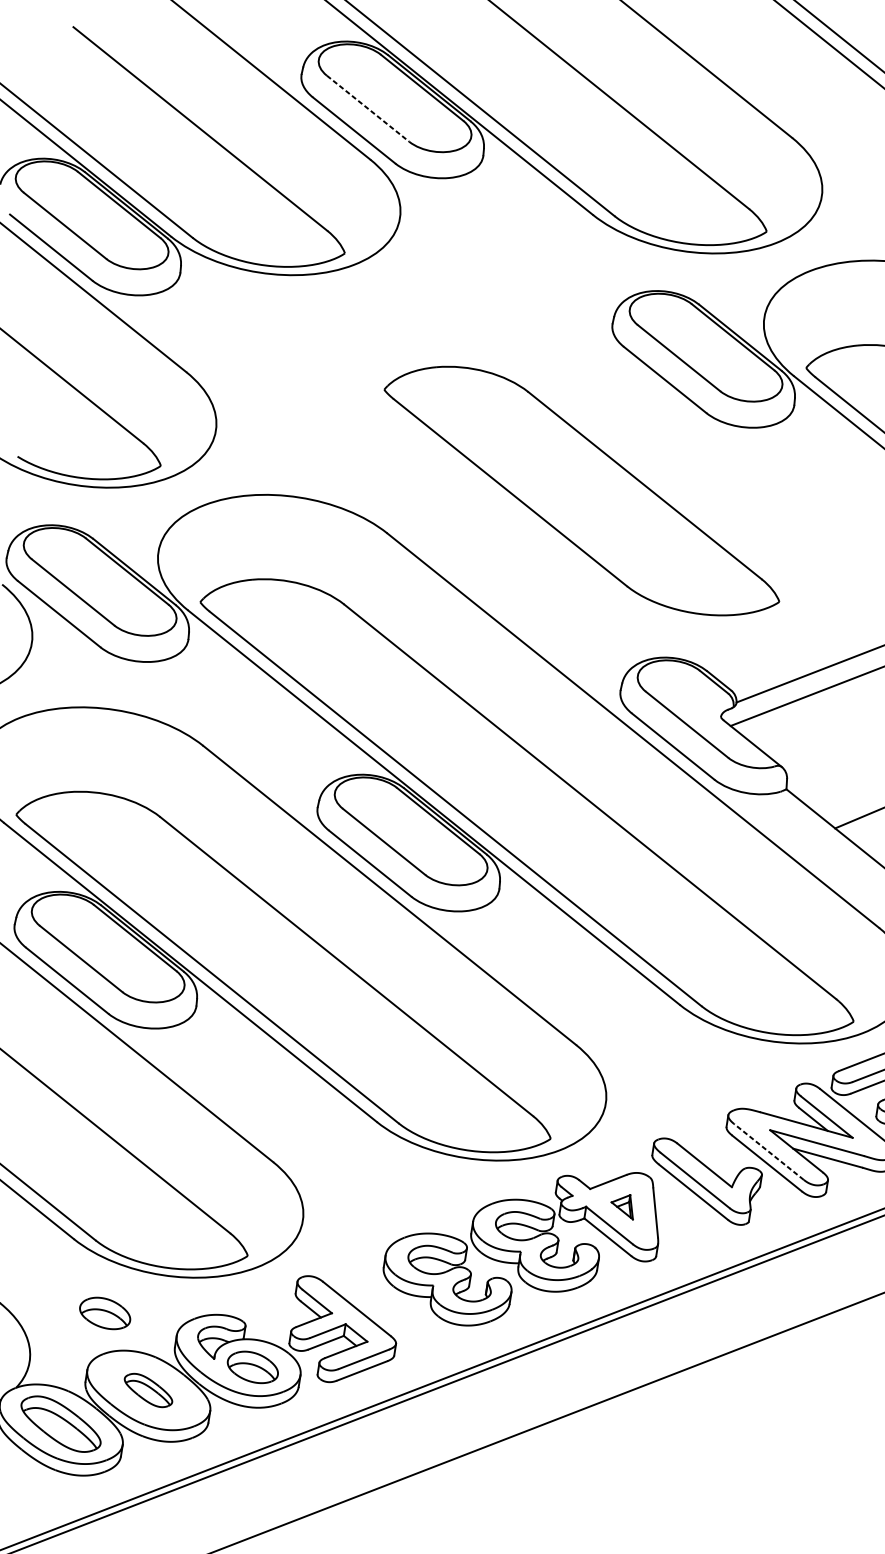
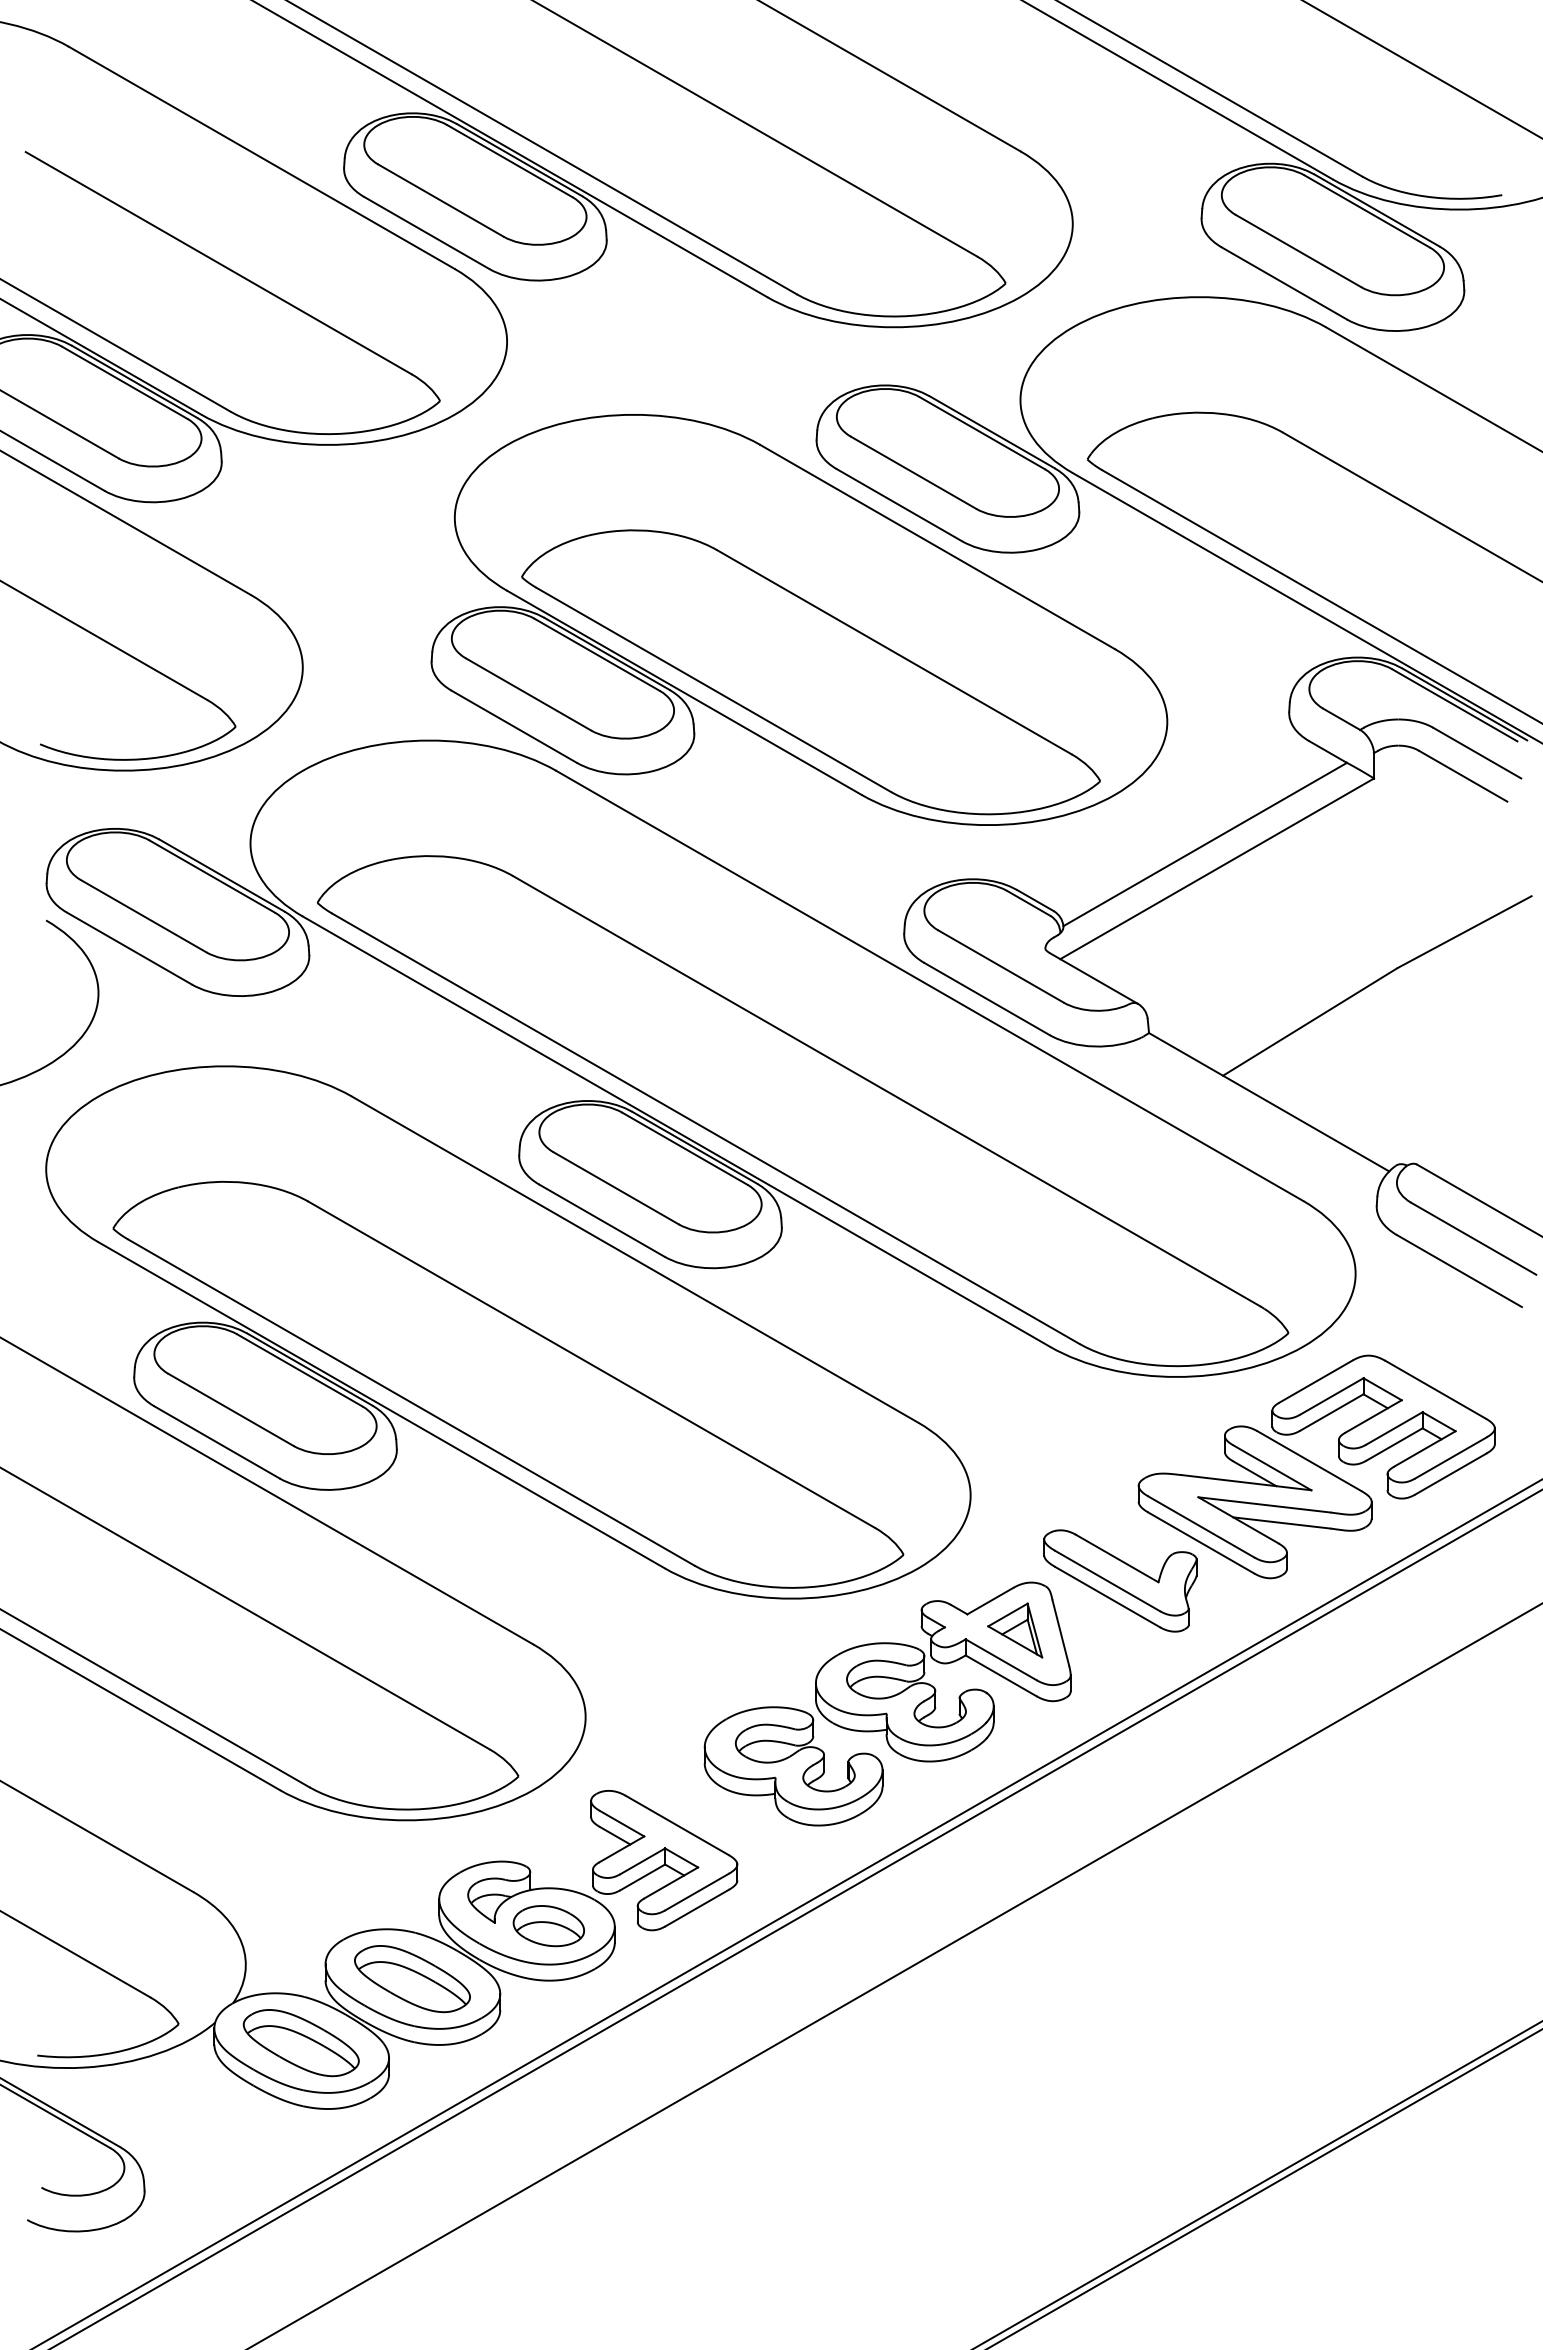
line: (368, 108) -> (441, 200), dashed -> solid
part: (580, 451) -> (799, 619), added
line: (769, 1151) -> (1201, 1526), dashed -> solid
part: (623, 1206) -> (1015, 1630), size x1.67
part: (104, 1313) -> (337, 1884), removed
part: (148, 1390) -> (412, 1979), size x1.67

